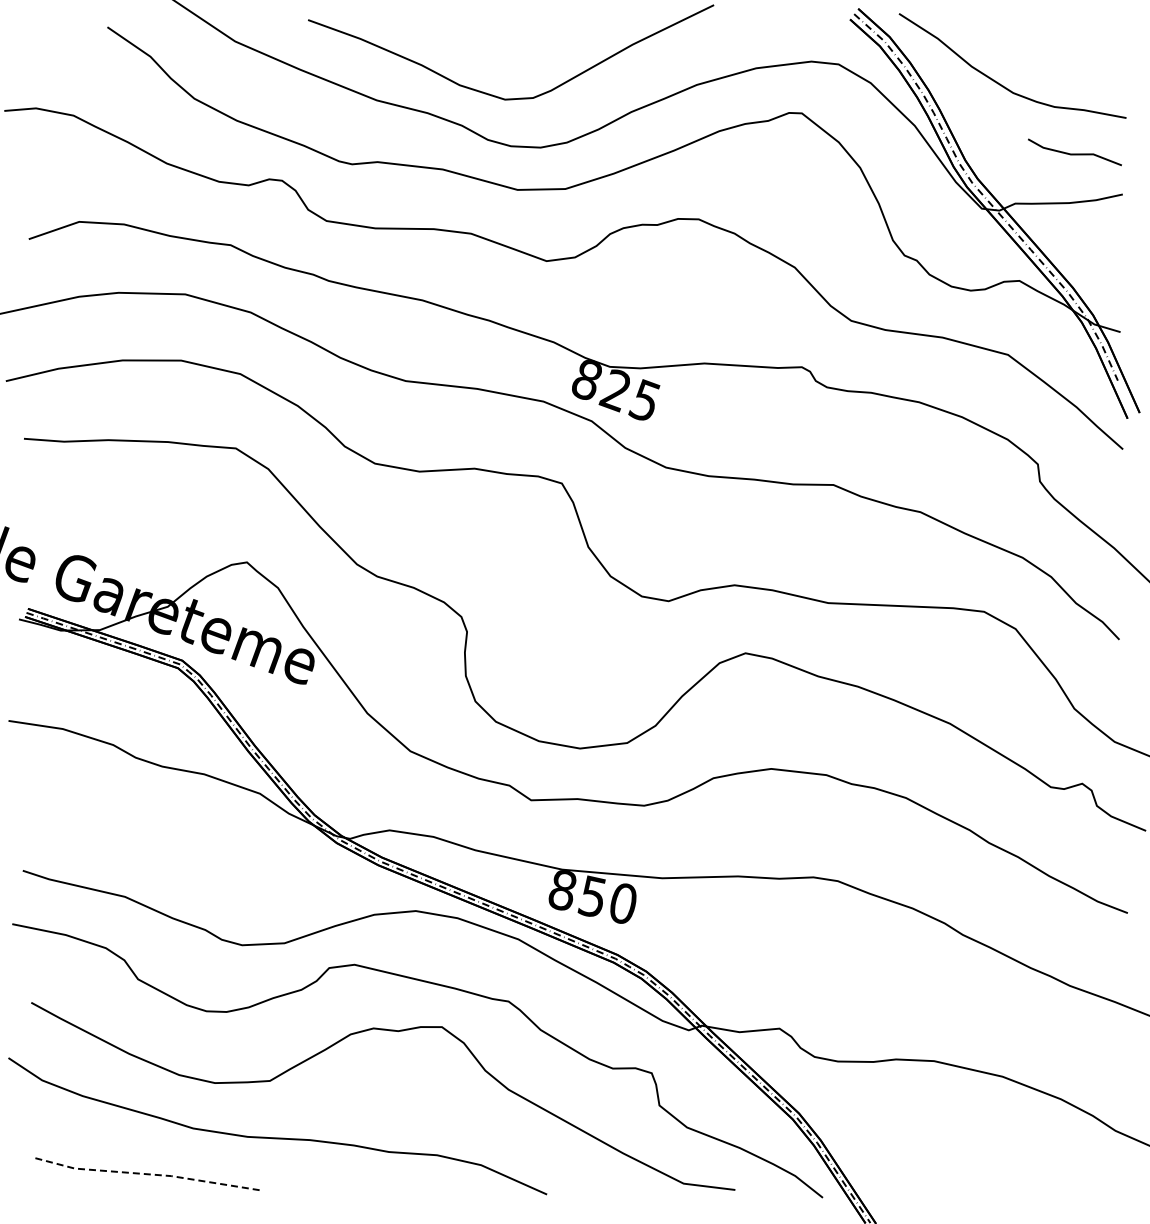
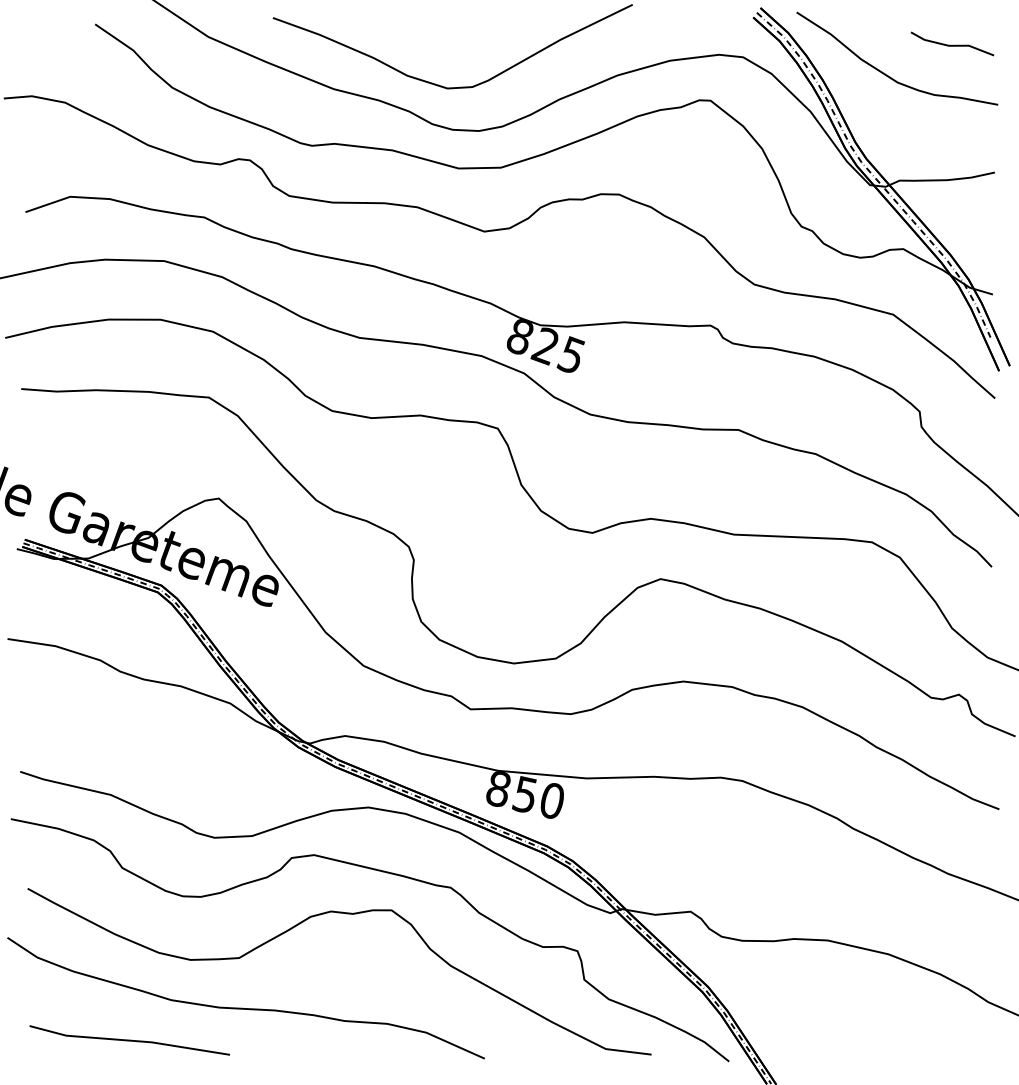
line: (1074, 153) -> (952, 44), moved
line: (146, 1174) -> (129, 1040), dashed -> solid

